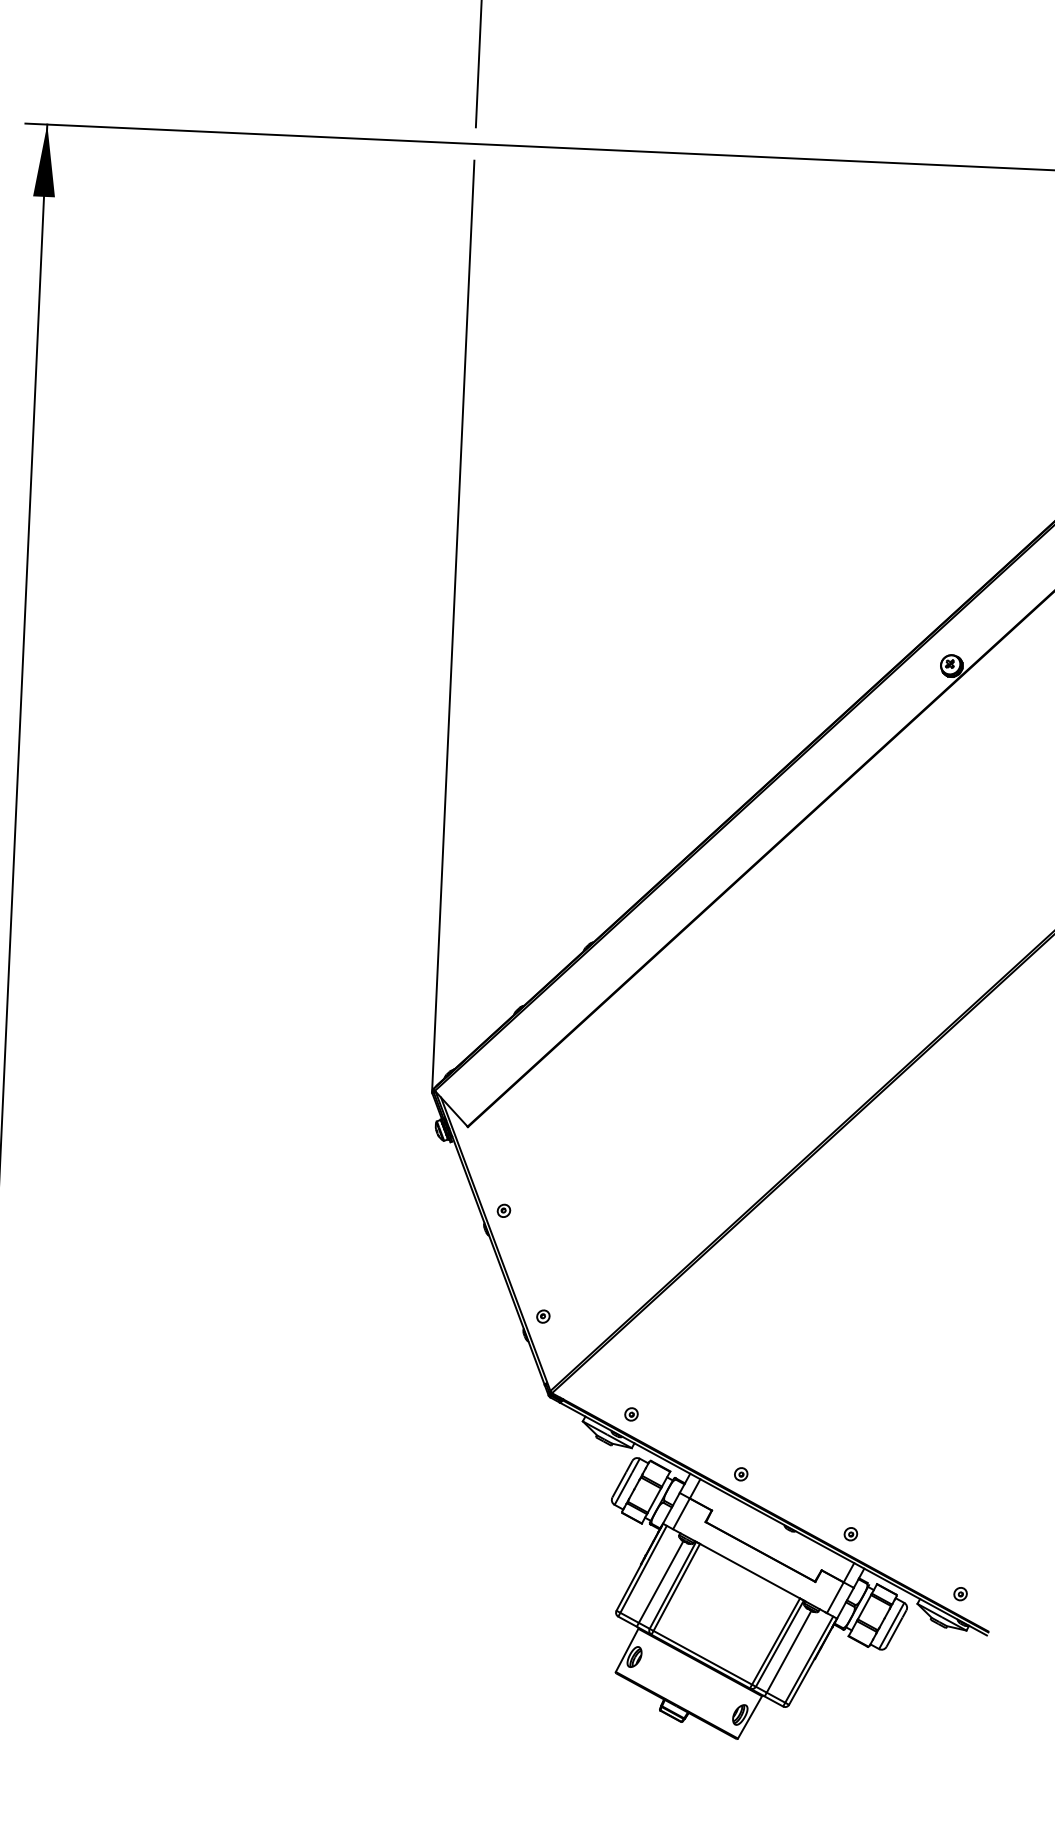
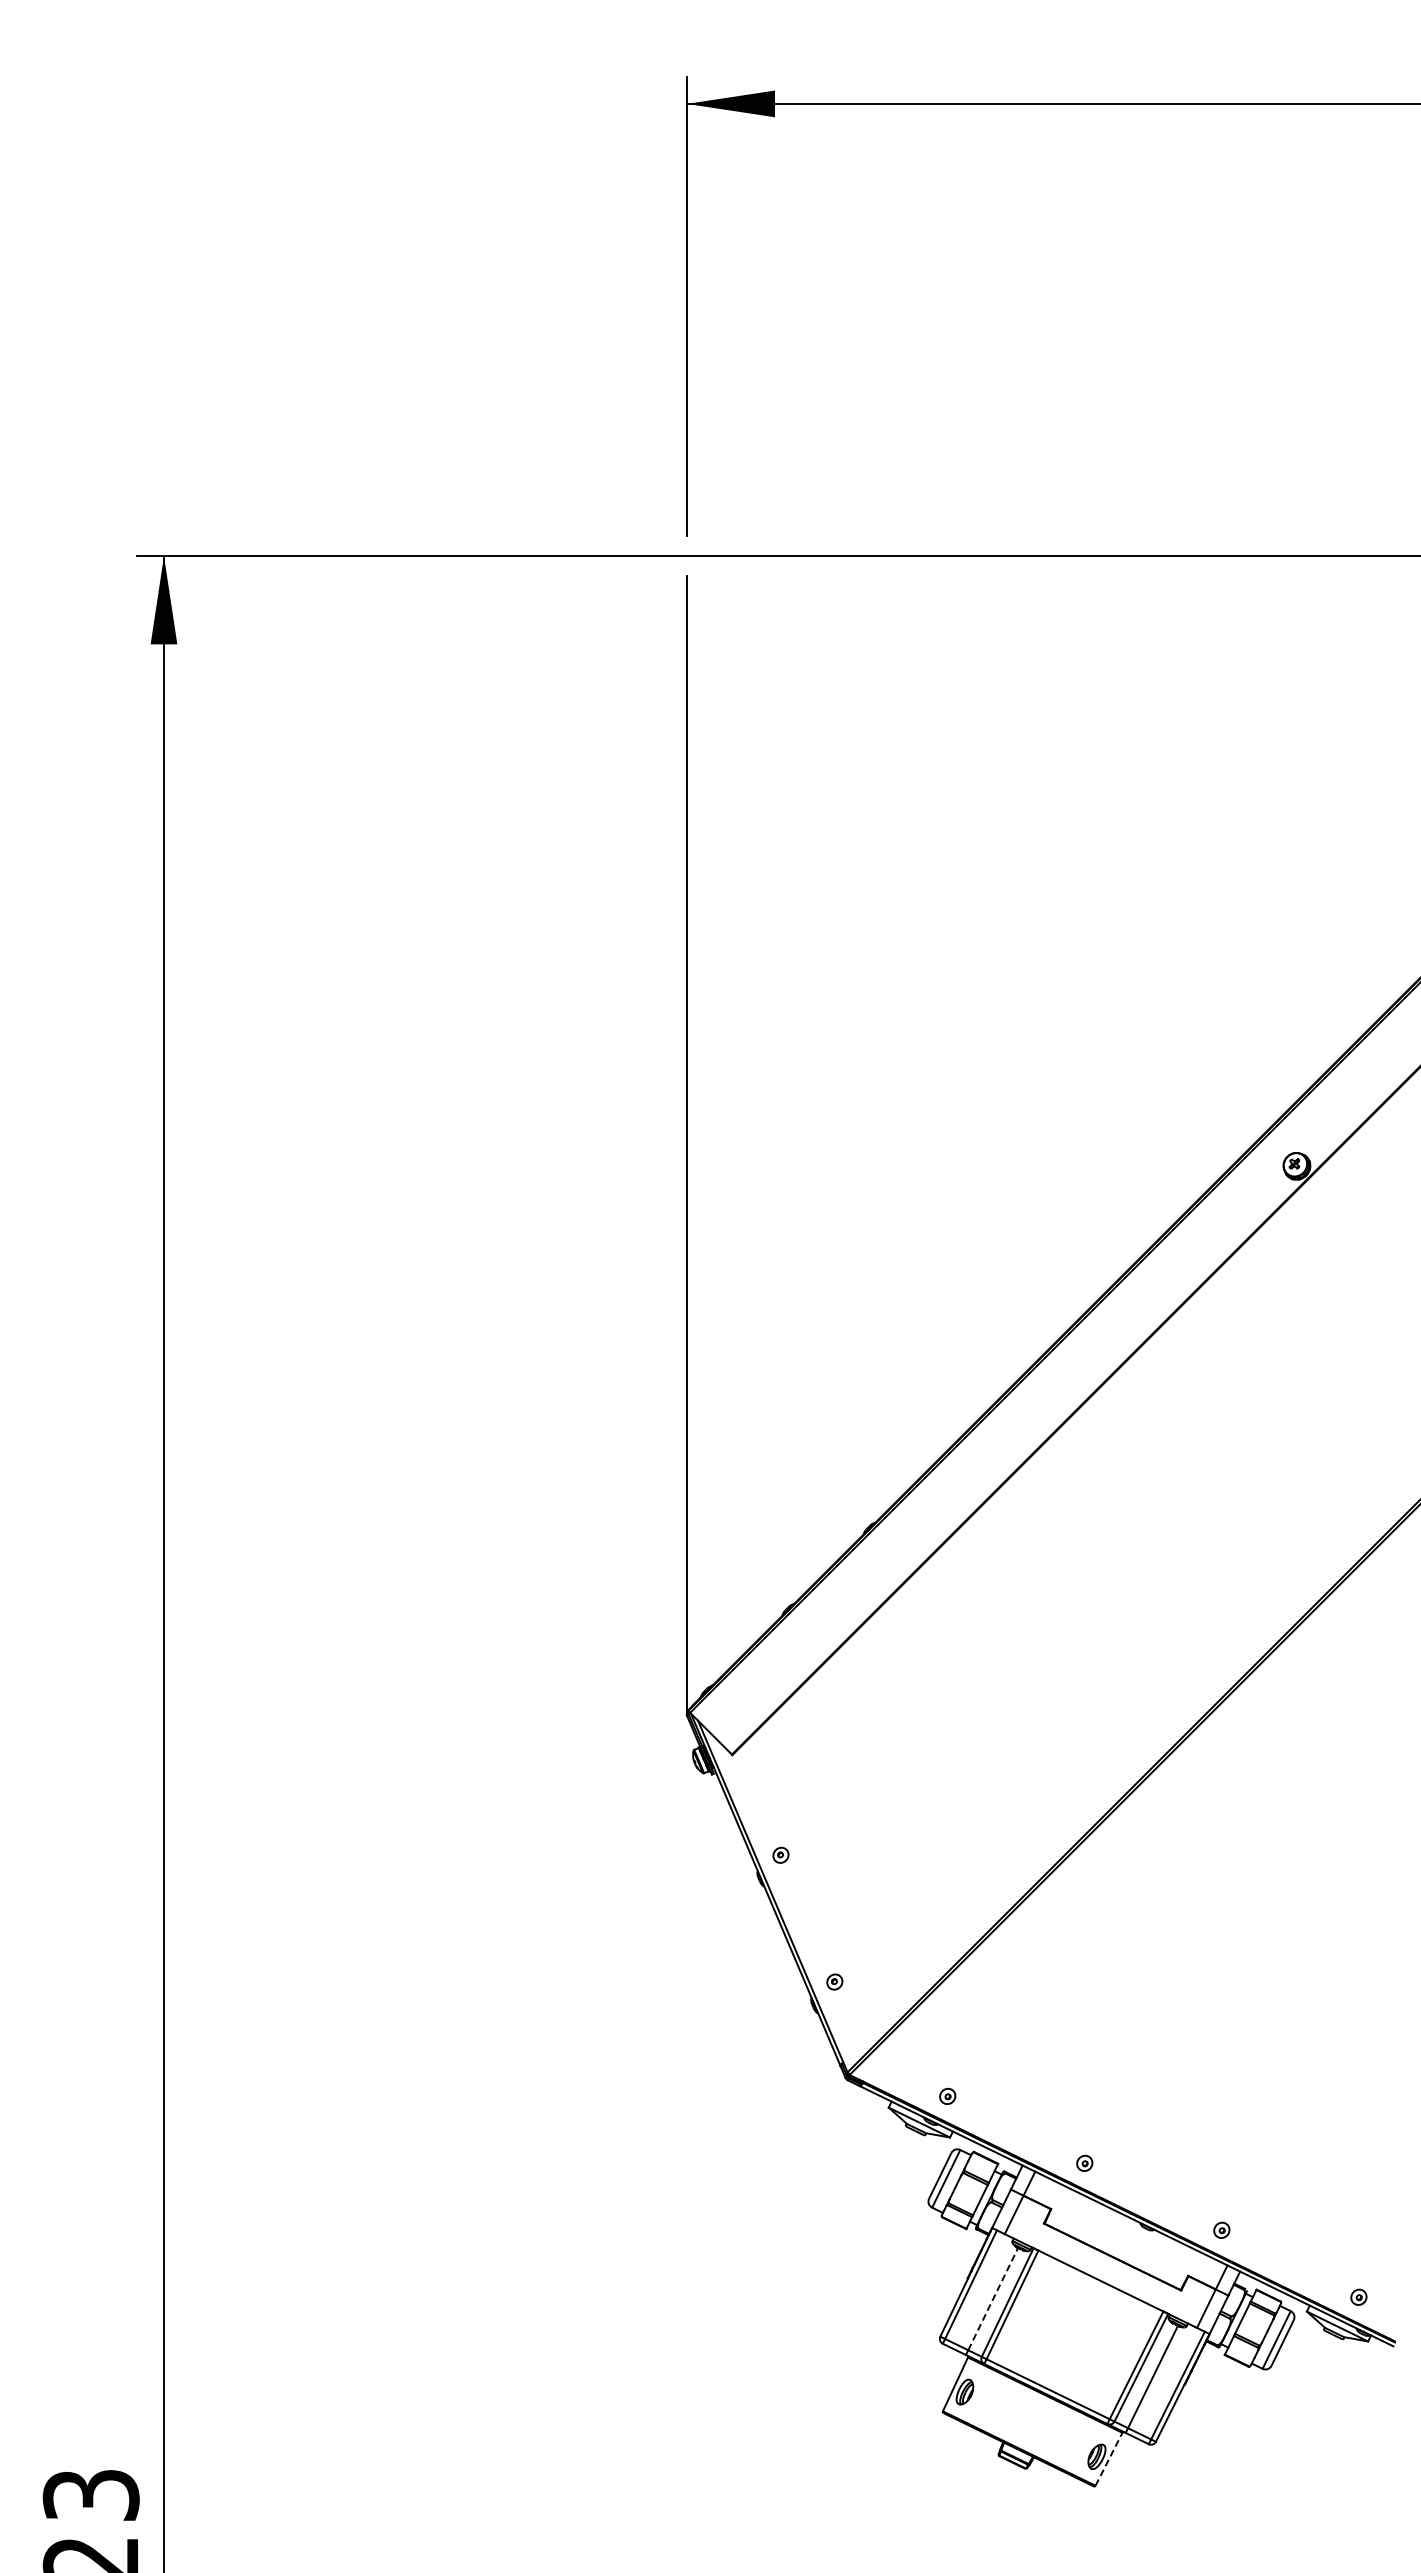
line: (661, 1581) -> (993, 2298), solid -> dashed
line: (750, 1717) -> (1109, 2459), solid -> dashed

